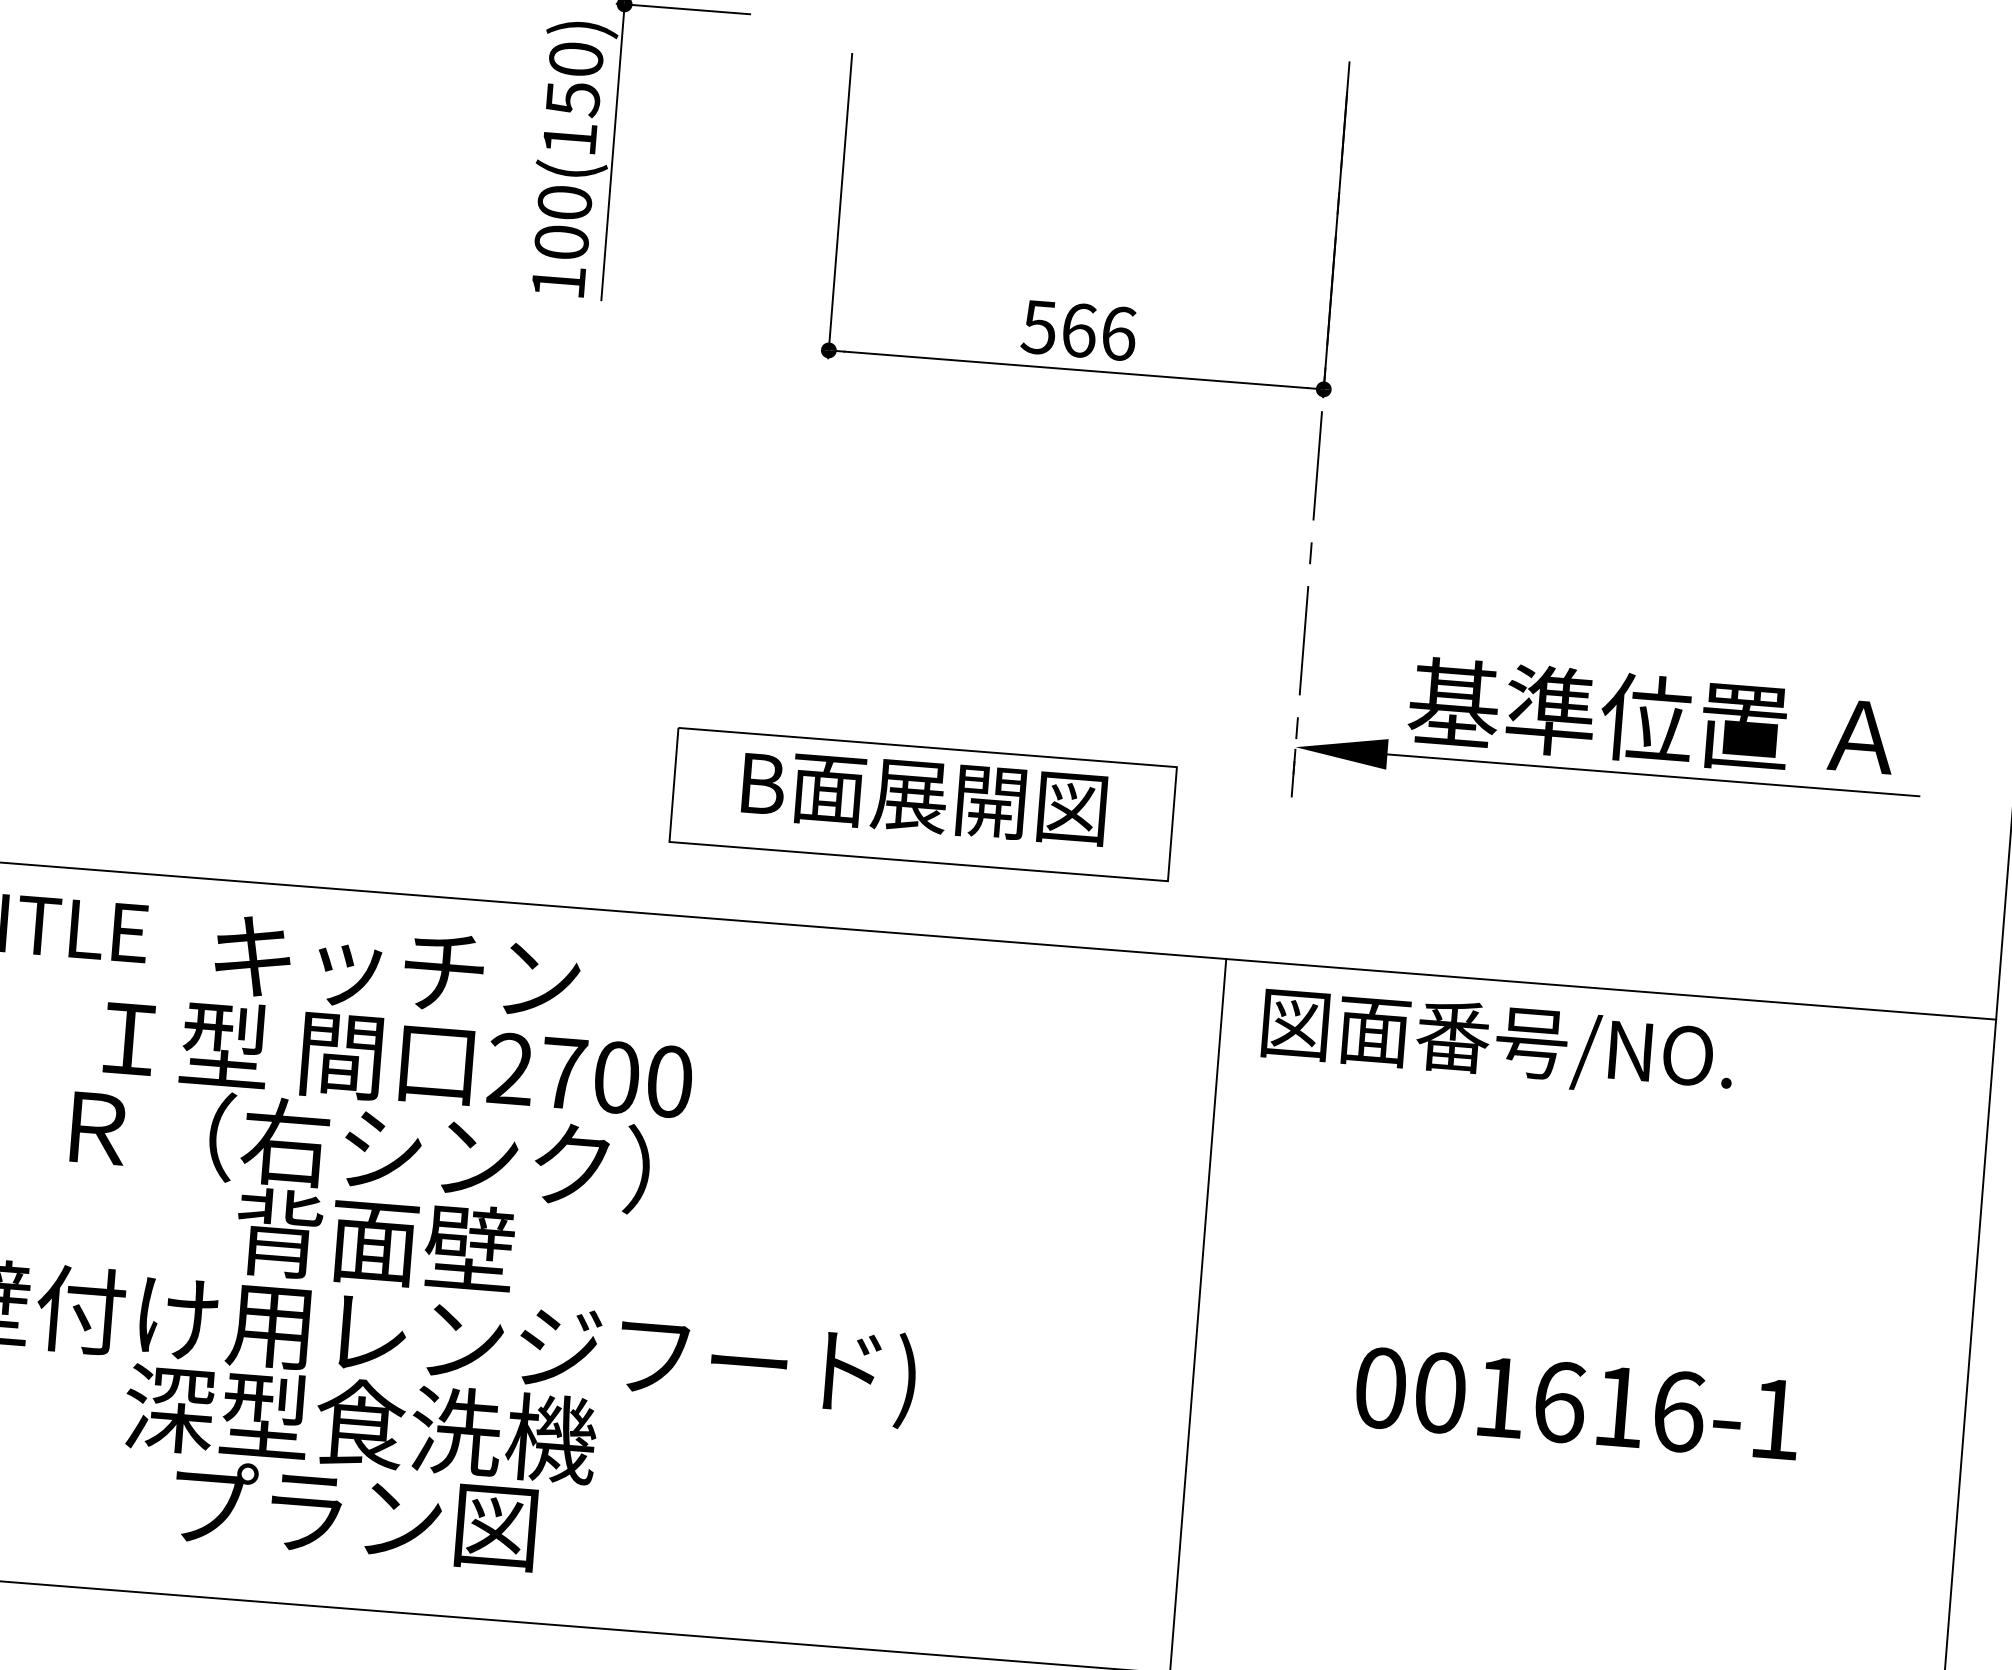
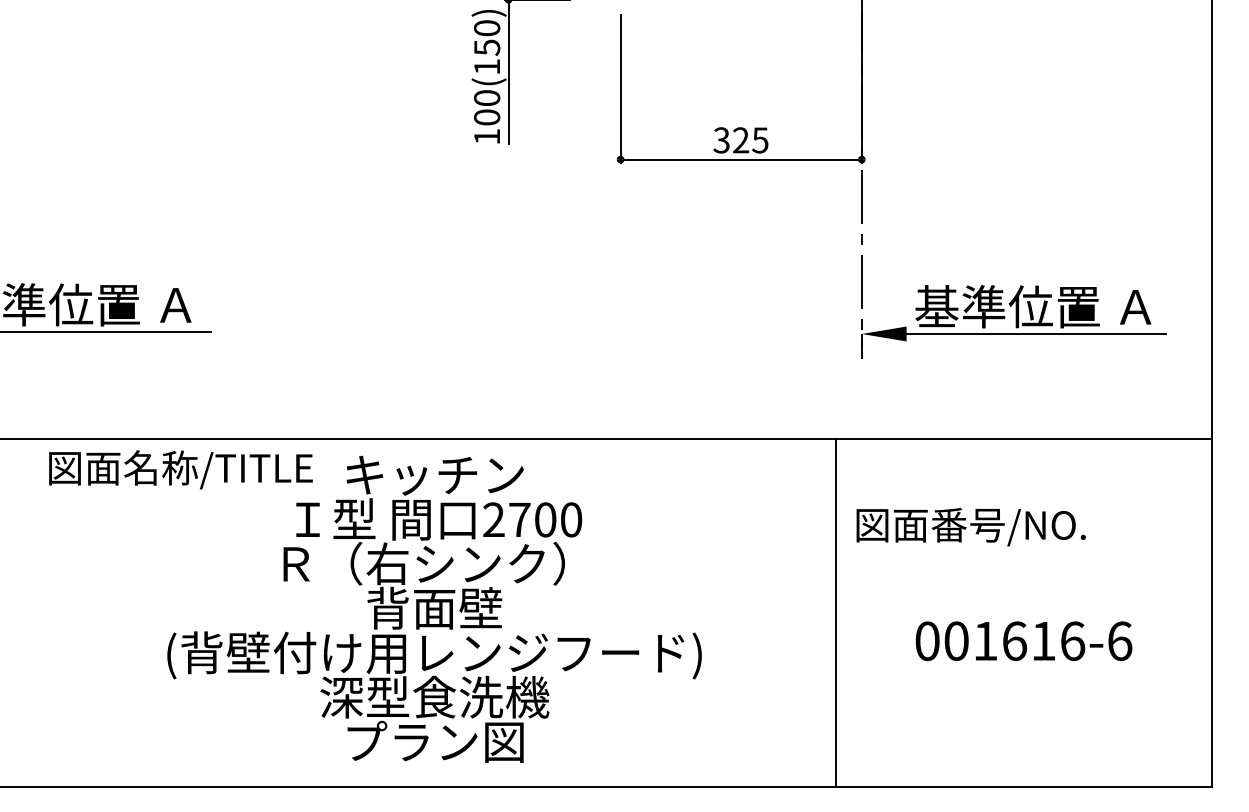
text: (1077, 330) -> (740, 140), 566 -> 325
part: (922, 803) -> (683, 375), removed
text: (1496, 1044) -> (970, 527), moved
text: (1776, 1419) -> (1120, 641), 001616-1 -> 001616-6

